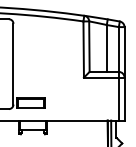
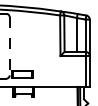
line: (13, 64) -> (9, 46), solid -> dashed

